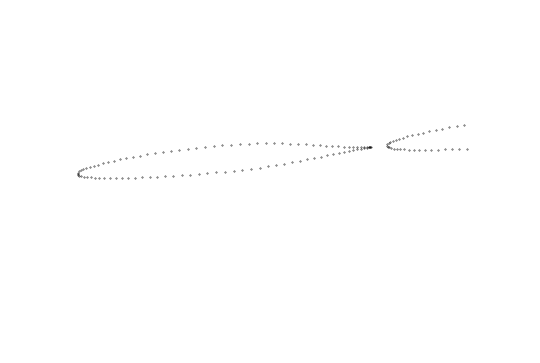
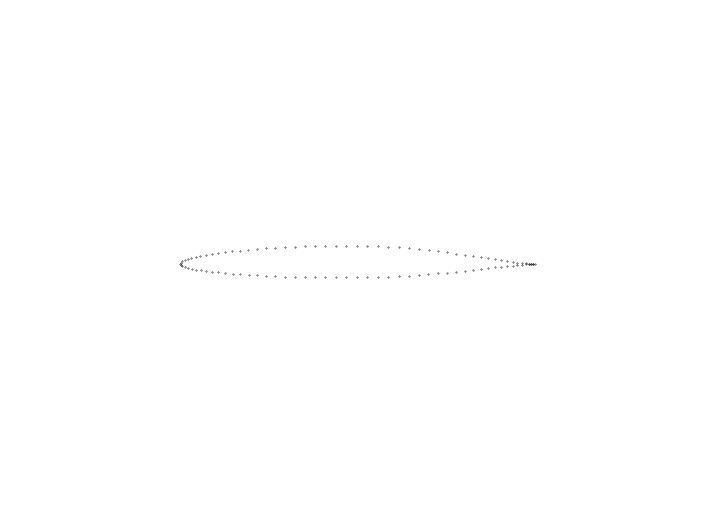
part: (423, 133) -> (598, 253), removed

